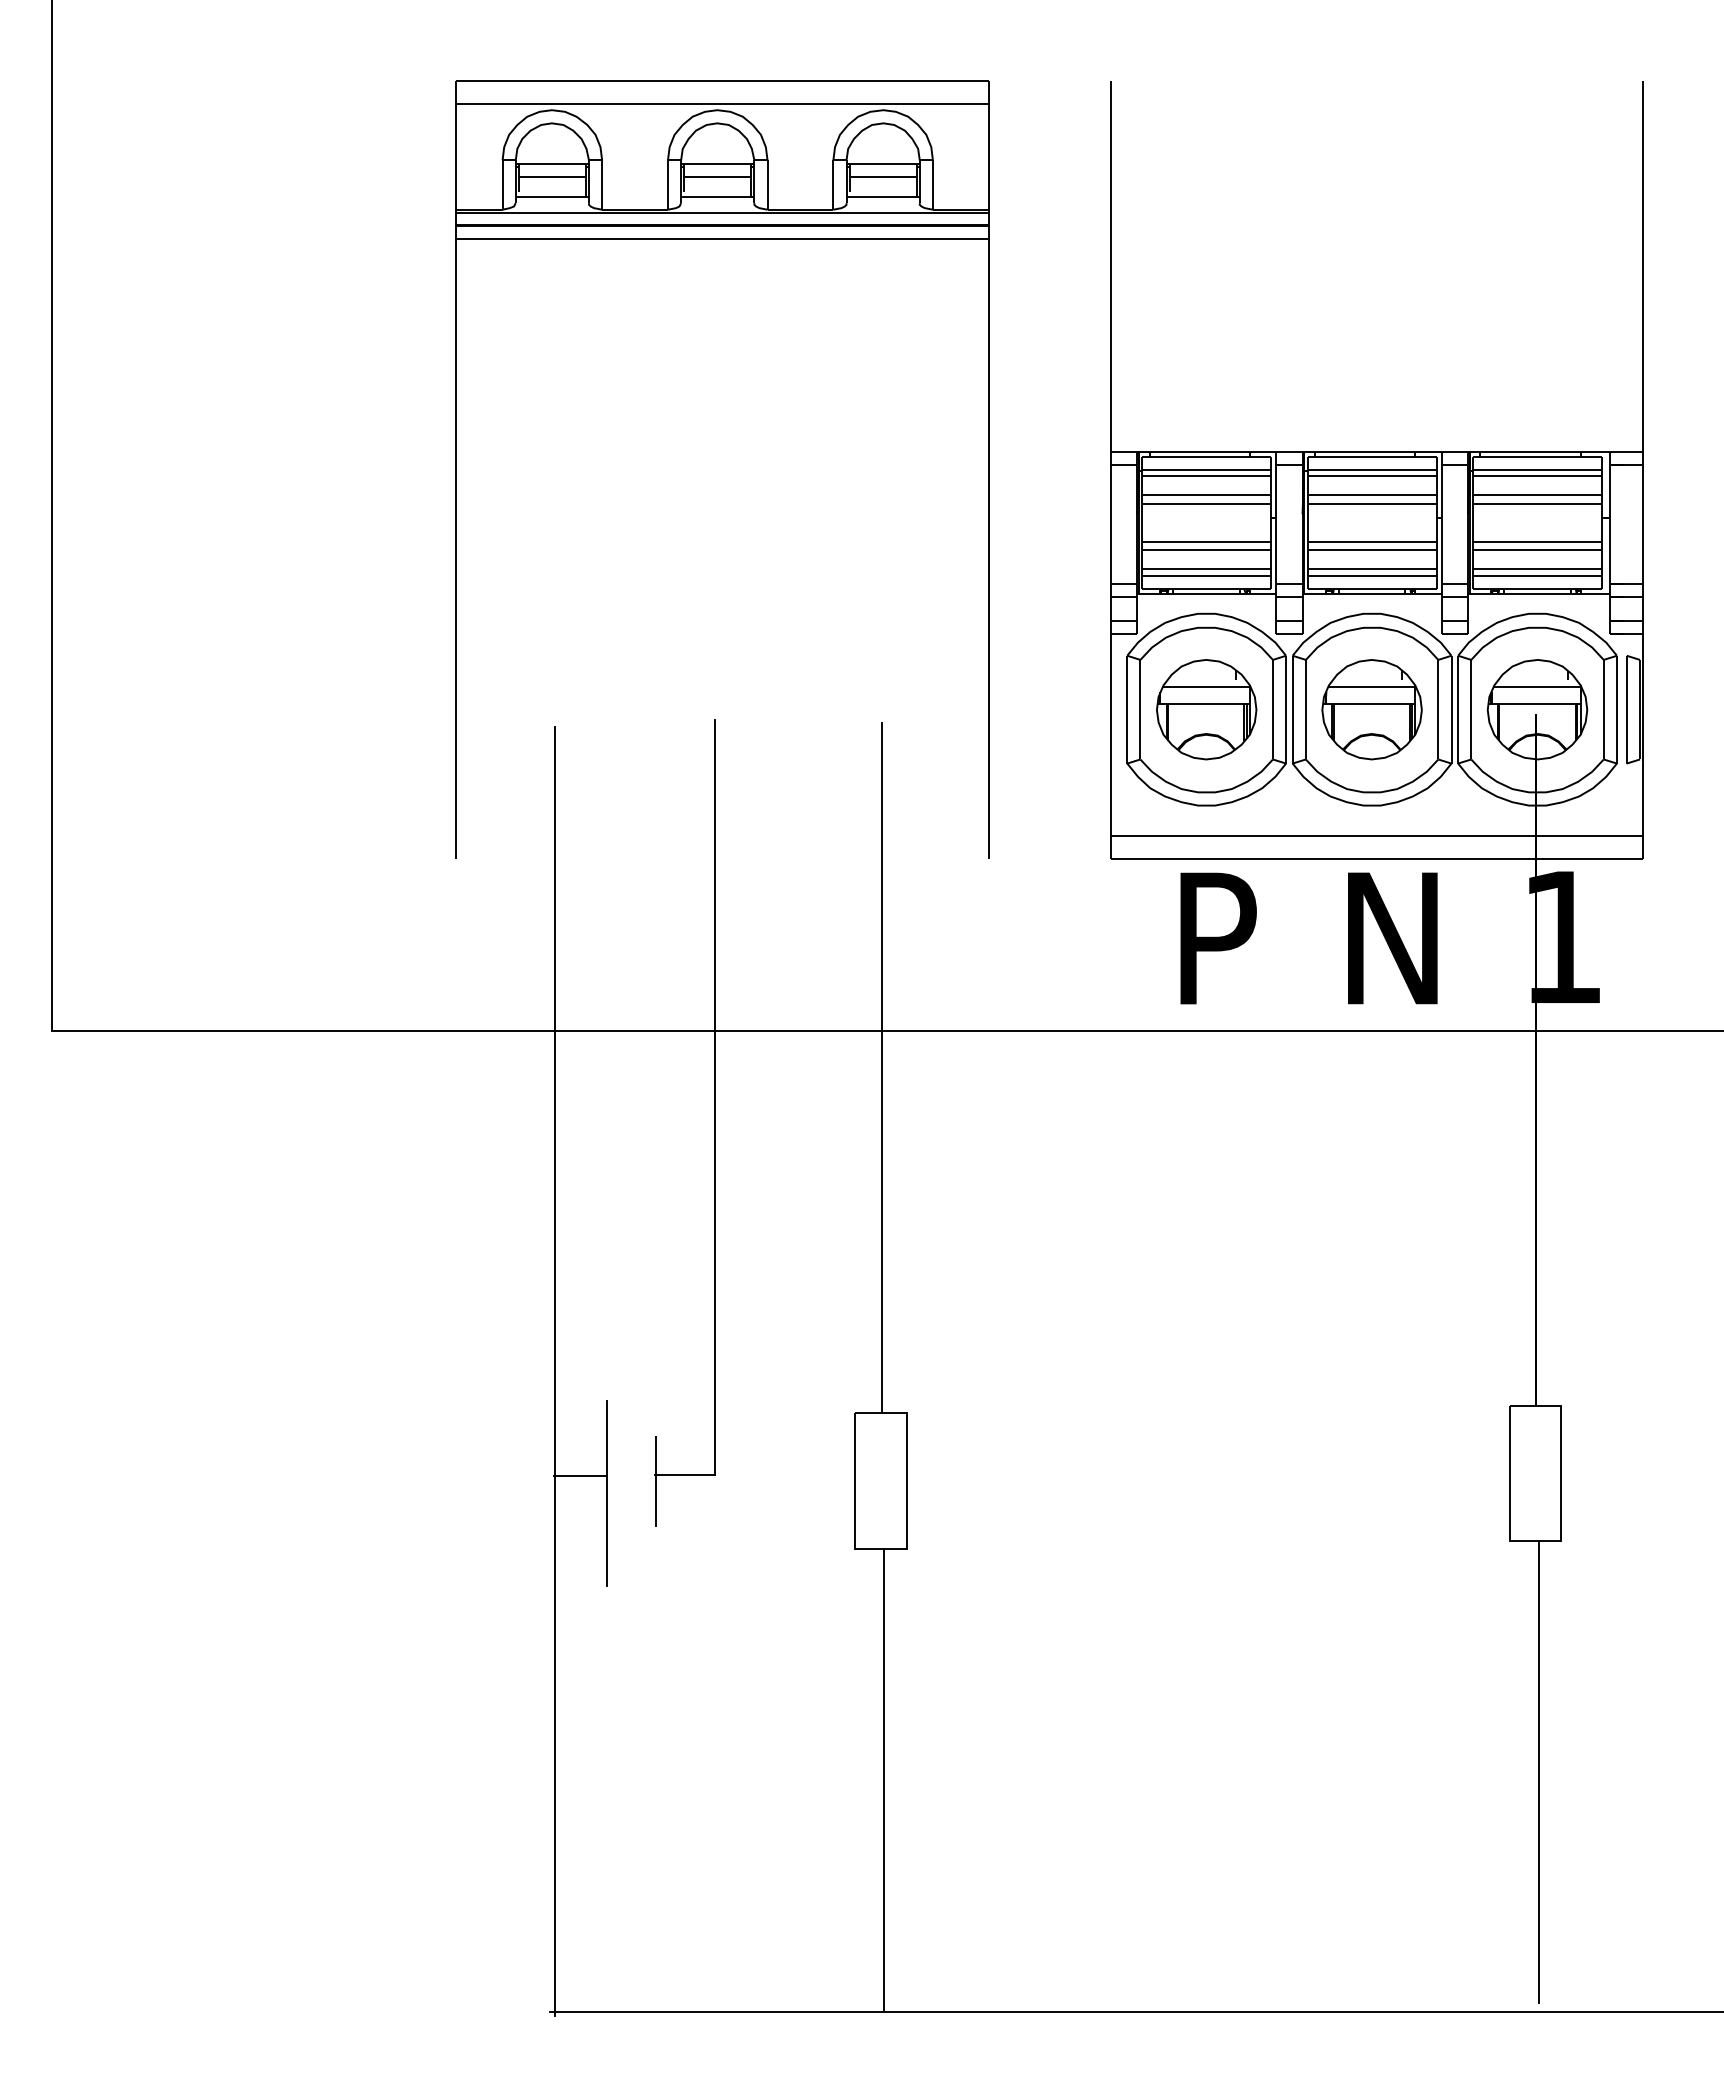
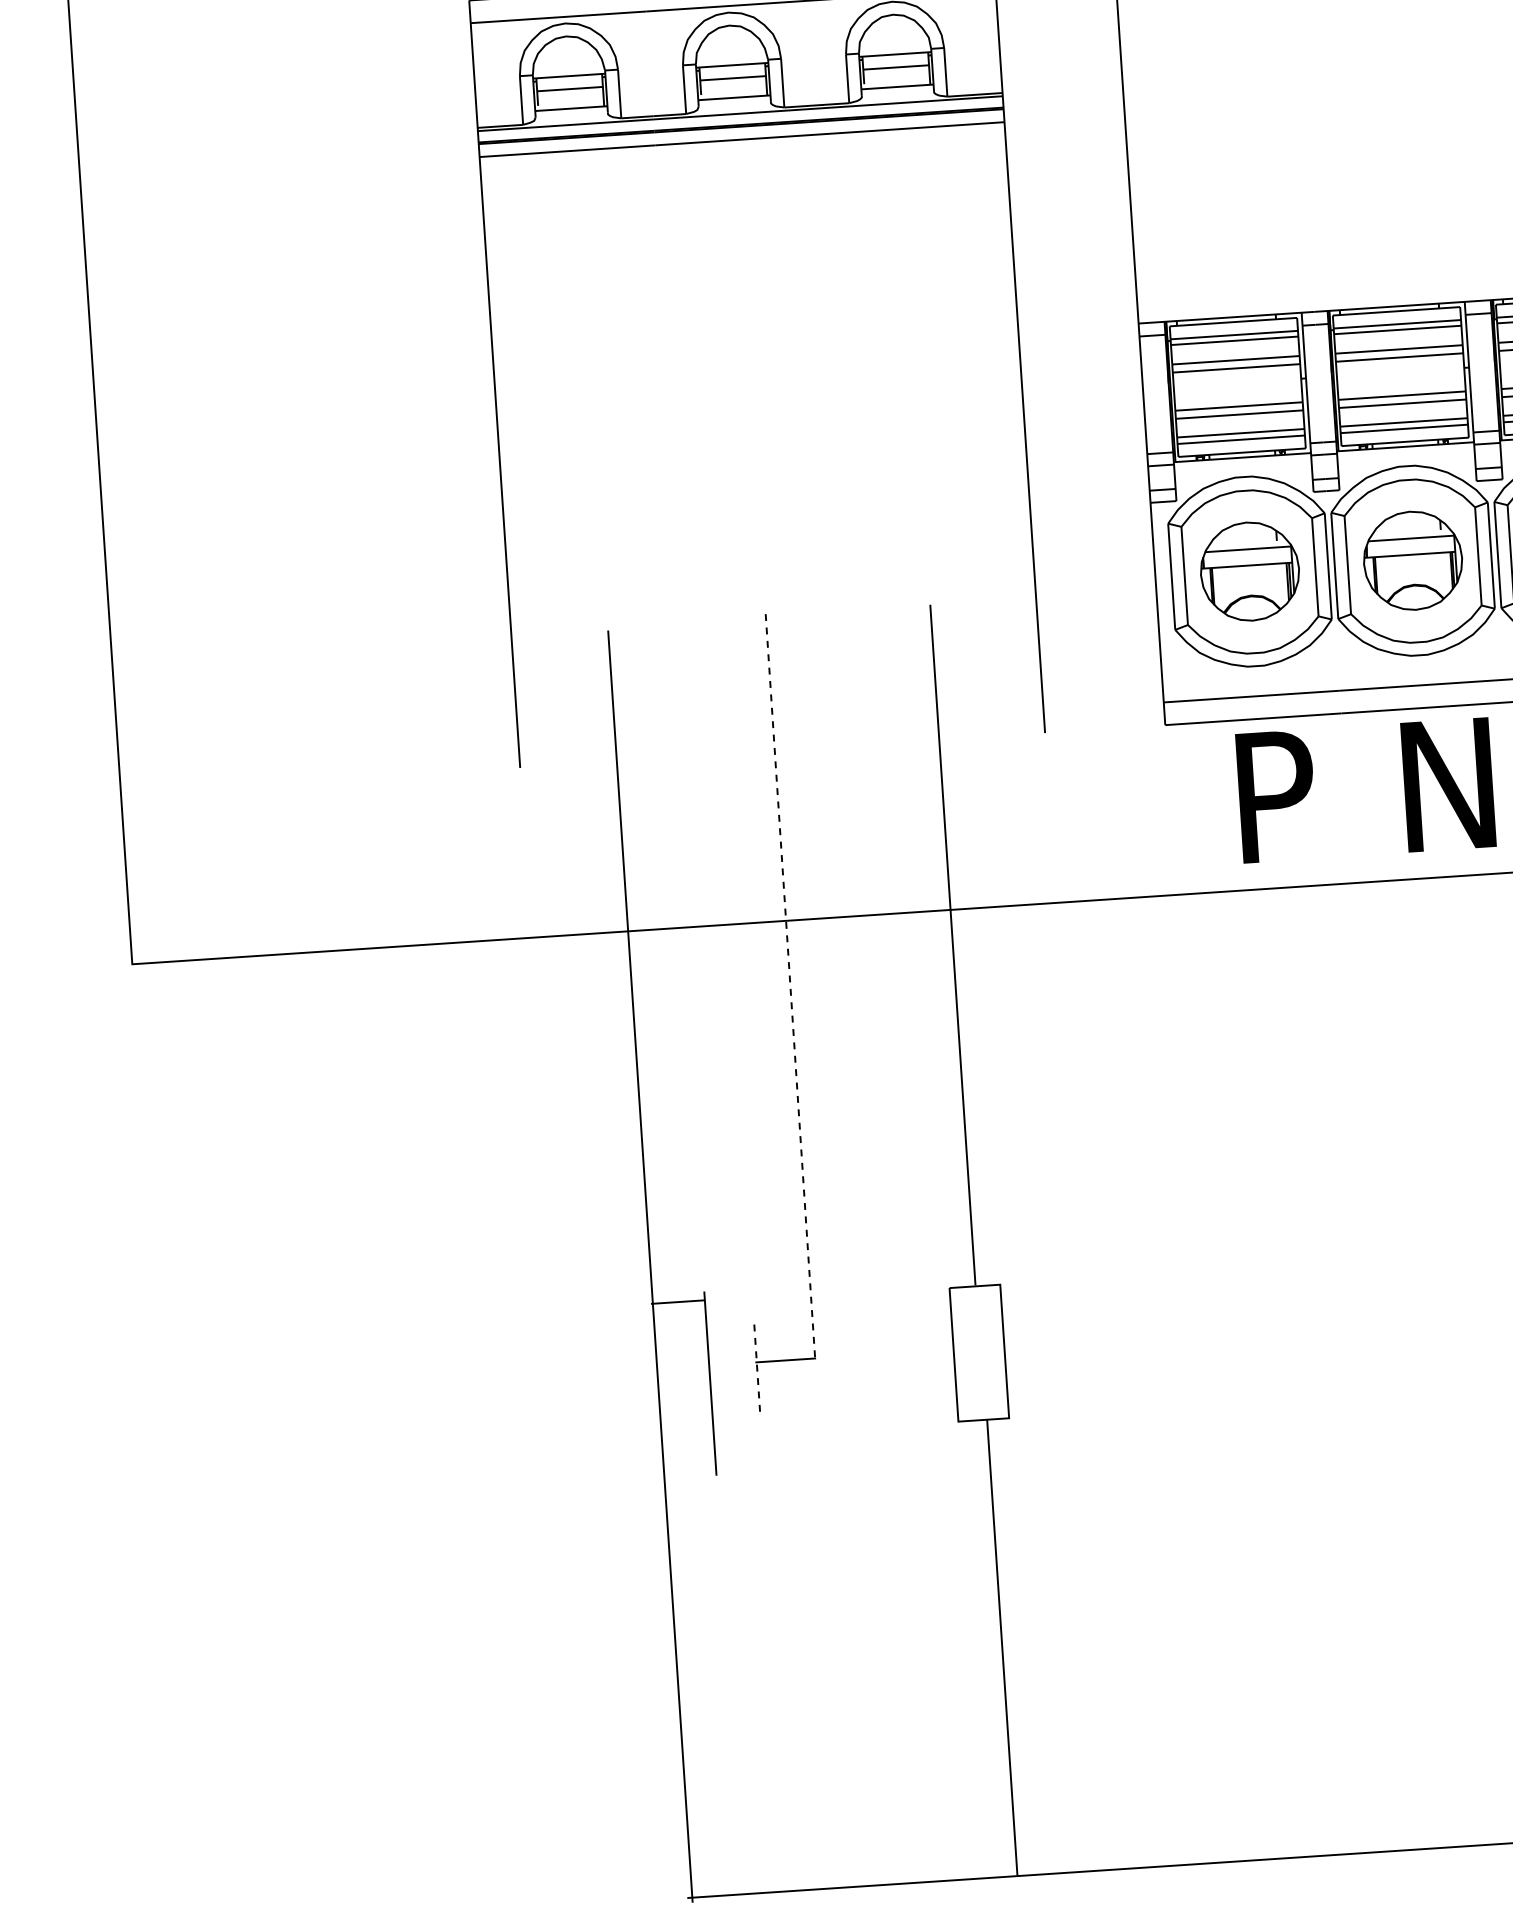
line: (714, 1097) -> (790, 986), solid -> dashed
line: (579, 1476) -> (677, 1302), moved
line: (655, 1481) -> (757, 1368), solid -> dashed

